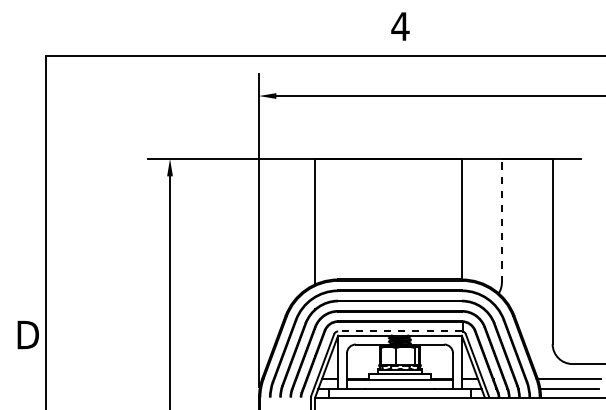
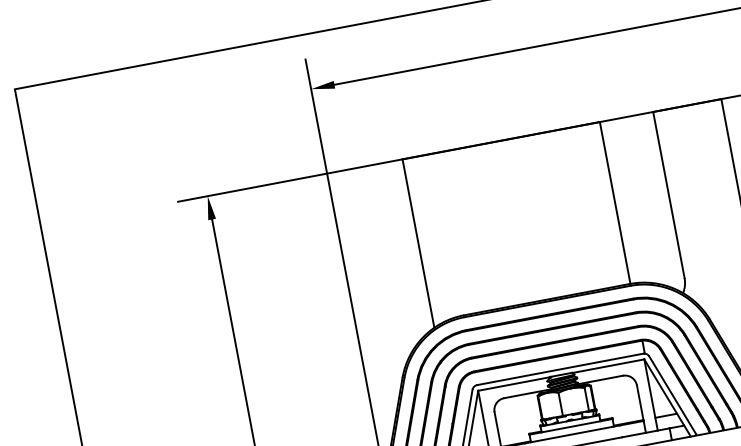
line: (501, 220) -> (668, 194), dashed -> solid
line: (400, 331) -> (560, 369), dashed -> solid

